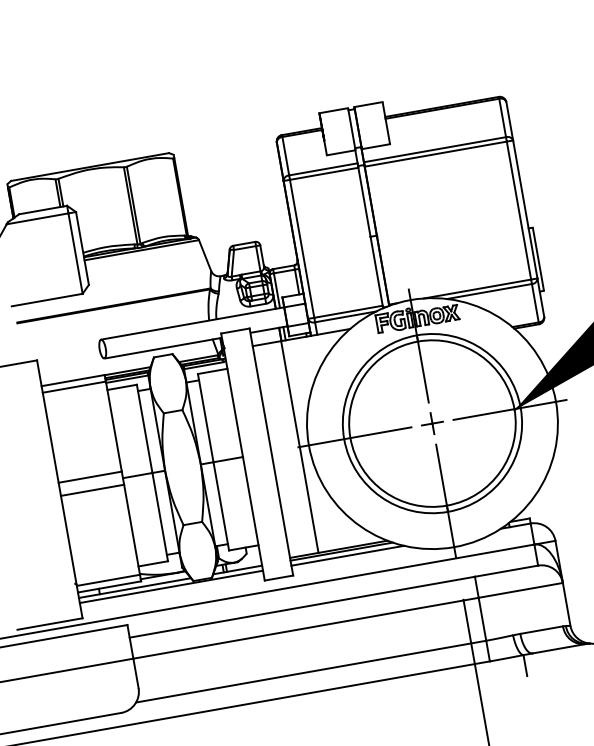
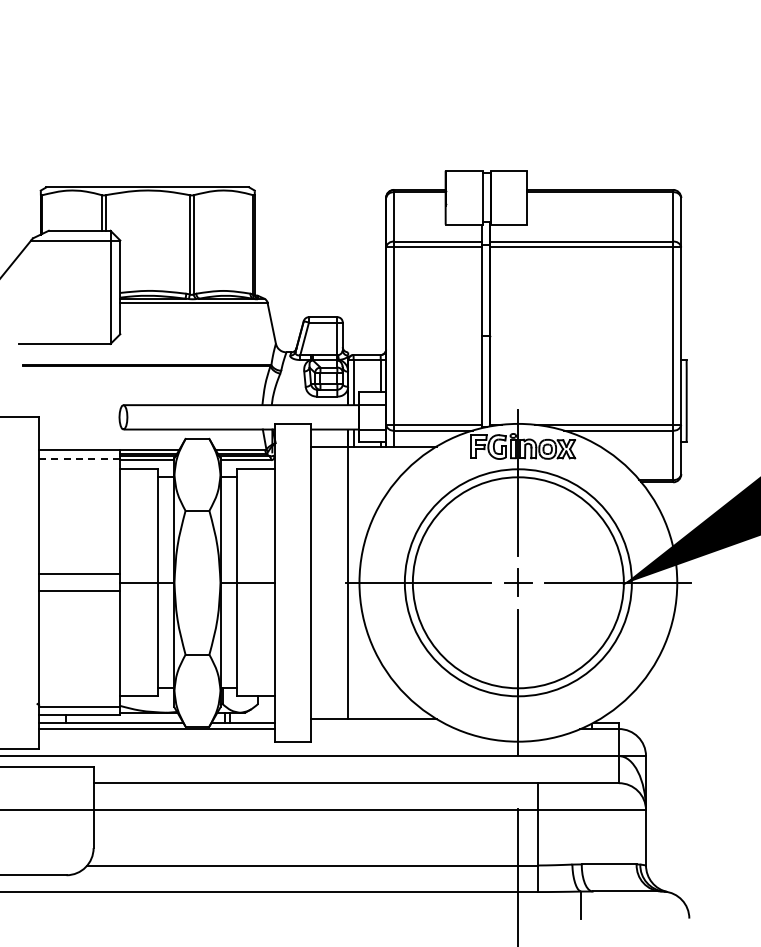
line: (74, 387) -> (79, 458), solid -> dashed
line: (341, 551) -> (376, 722), removed
line: (347, 556) -> (383, 729), removed

